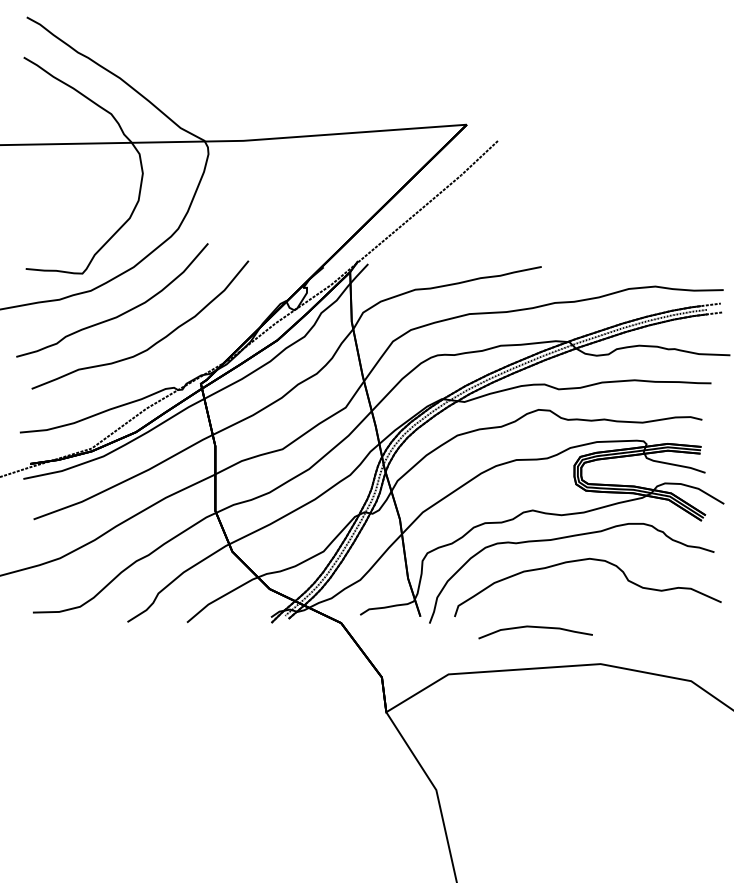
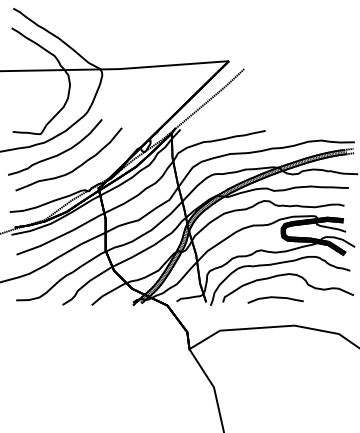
curve: (535, 629) -> (275, 298), moved

